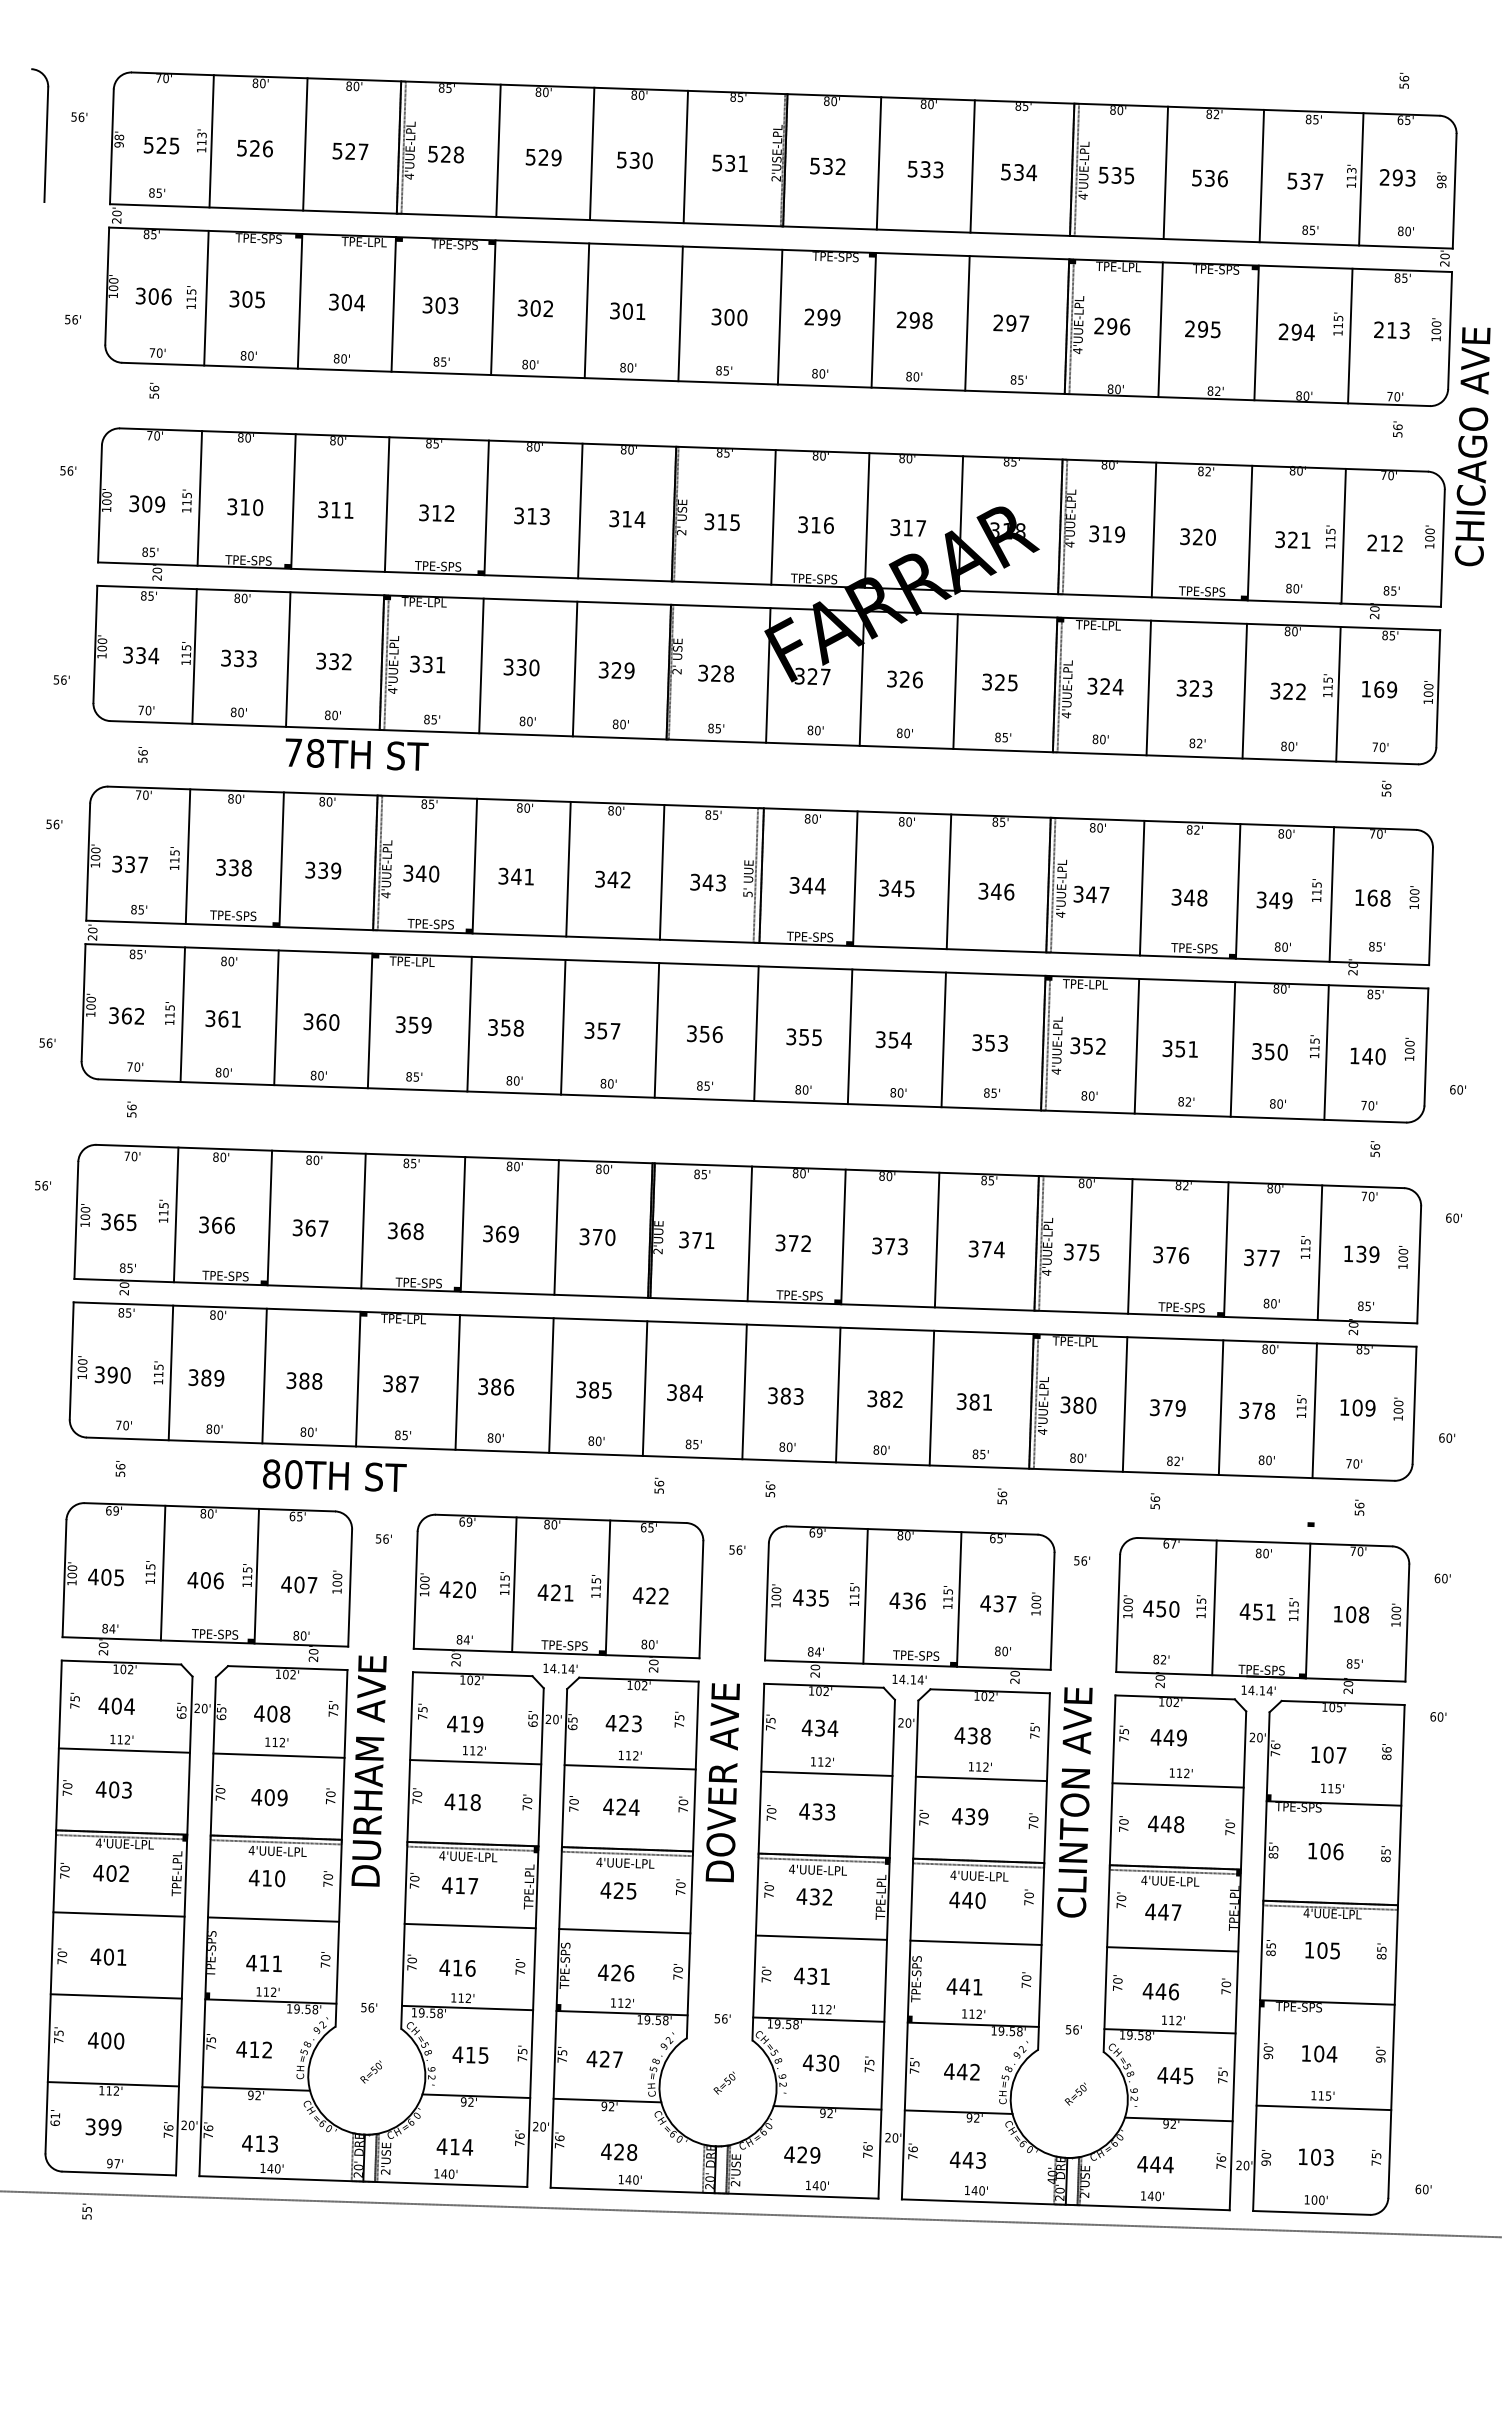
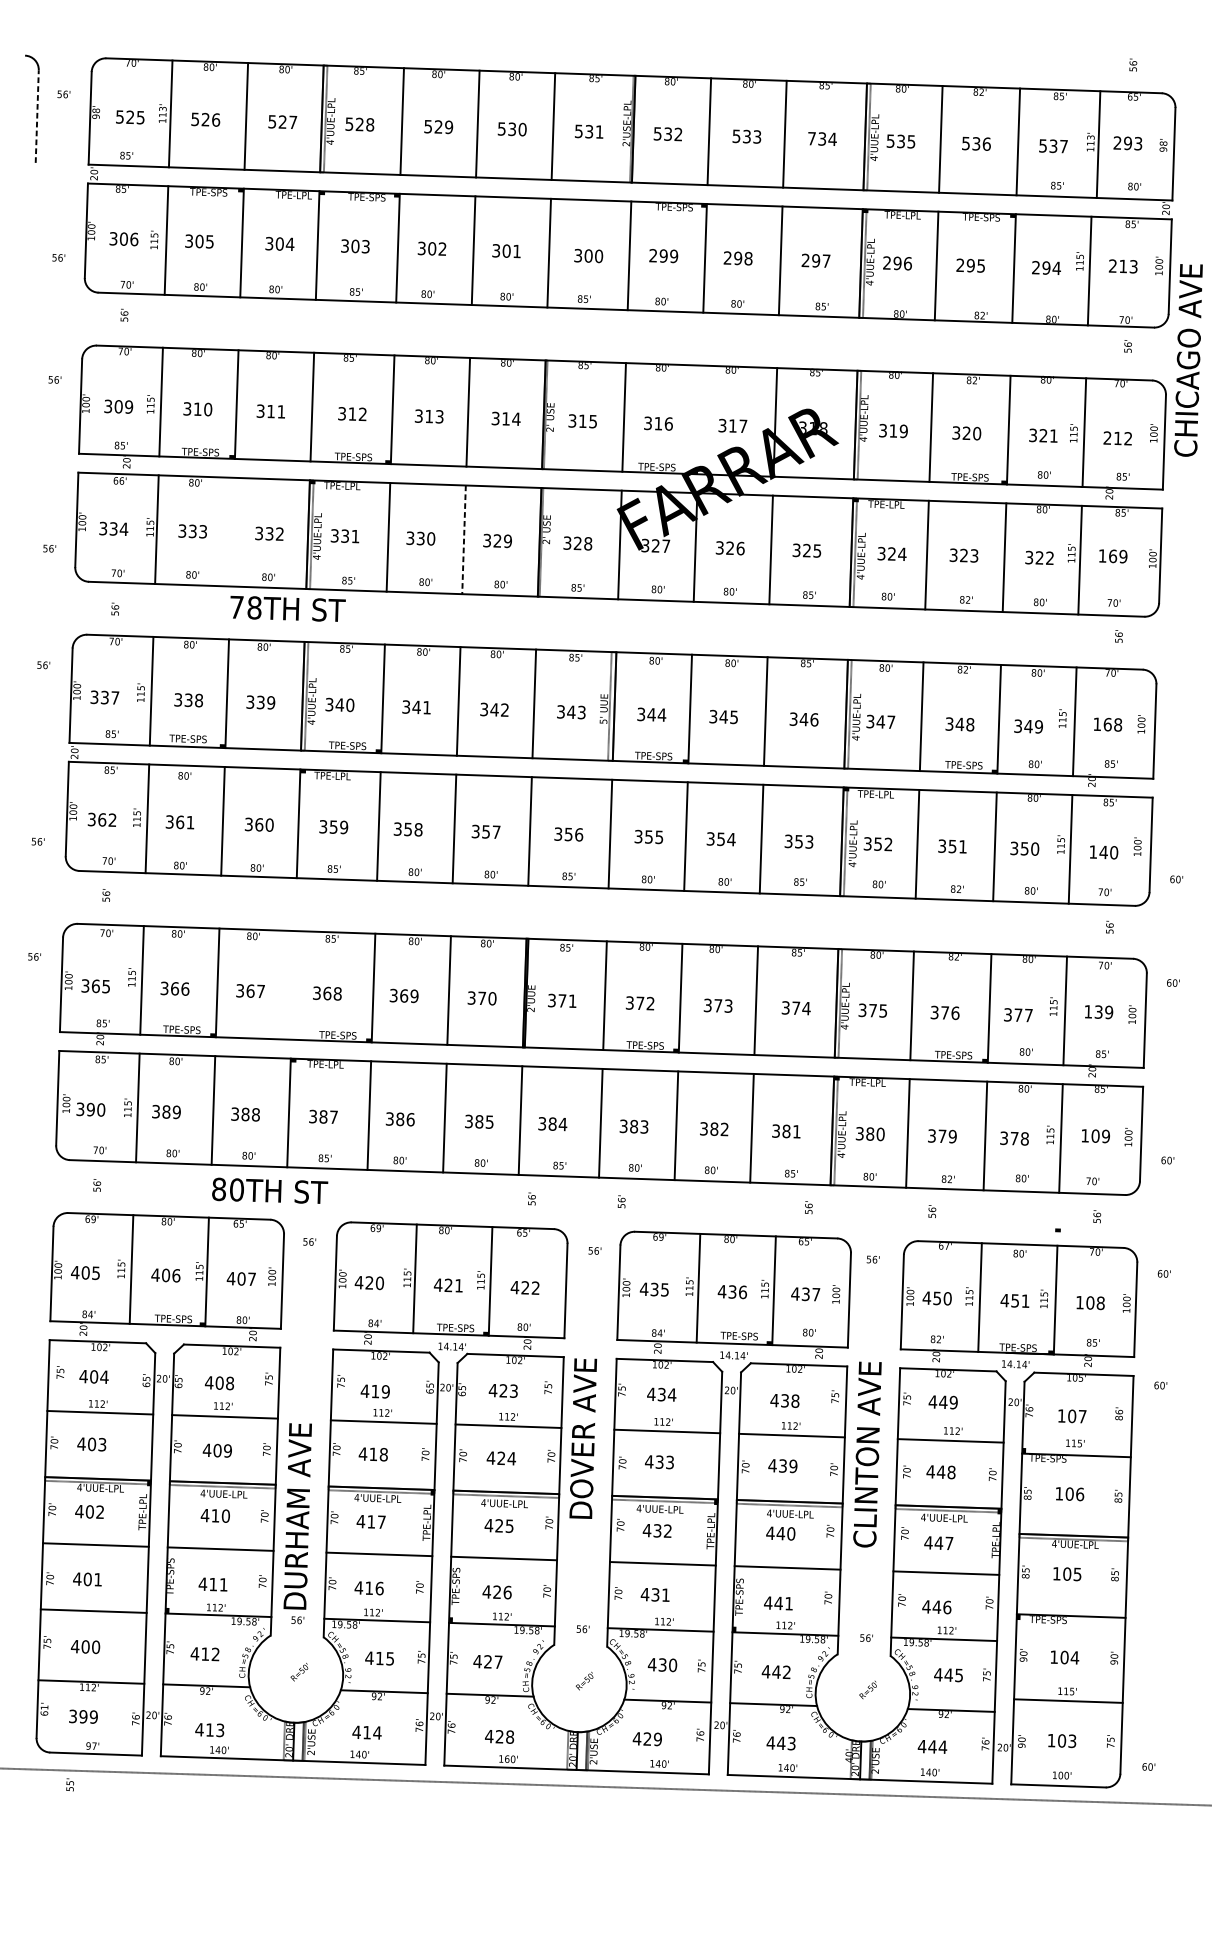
line: (46, 144) -> (37, 116), solid -> dashed
text: (1006, 172) -> (812, 139), 534 -> 734
line: (866, 520) -> (699, 419), removed
text: (147, 595) -> (118, 480), 85' -> 66'
line: (288, 659) -> (232, 532), removed
line: (575, 669) -> (464, 540), solid -> dashed
line: (363, 1220) -> (293, 984), removed
text: (368, 1770) -> (297, 1515), moved
text: (628, 2179) -> (507, 1758), 140' -> 160'

